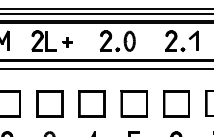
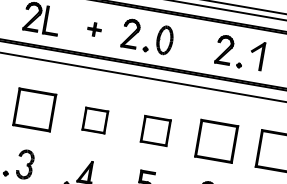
part: (67, 42) -> (94, 29), moved
part: (91, 103) -> (94, 119), size x0.6
part: (133, 103) -> (154, 130), size x0.7

